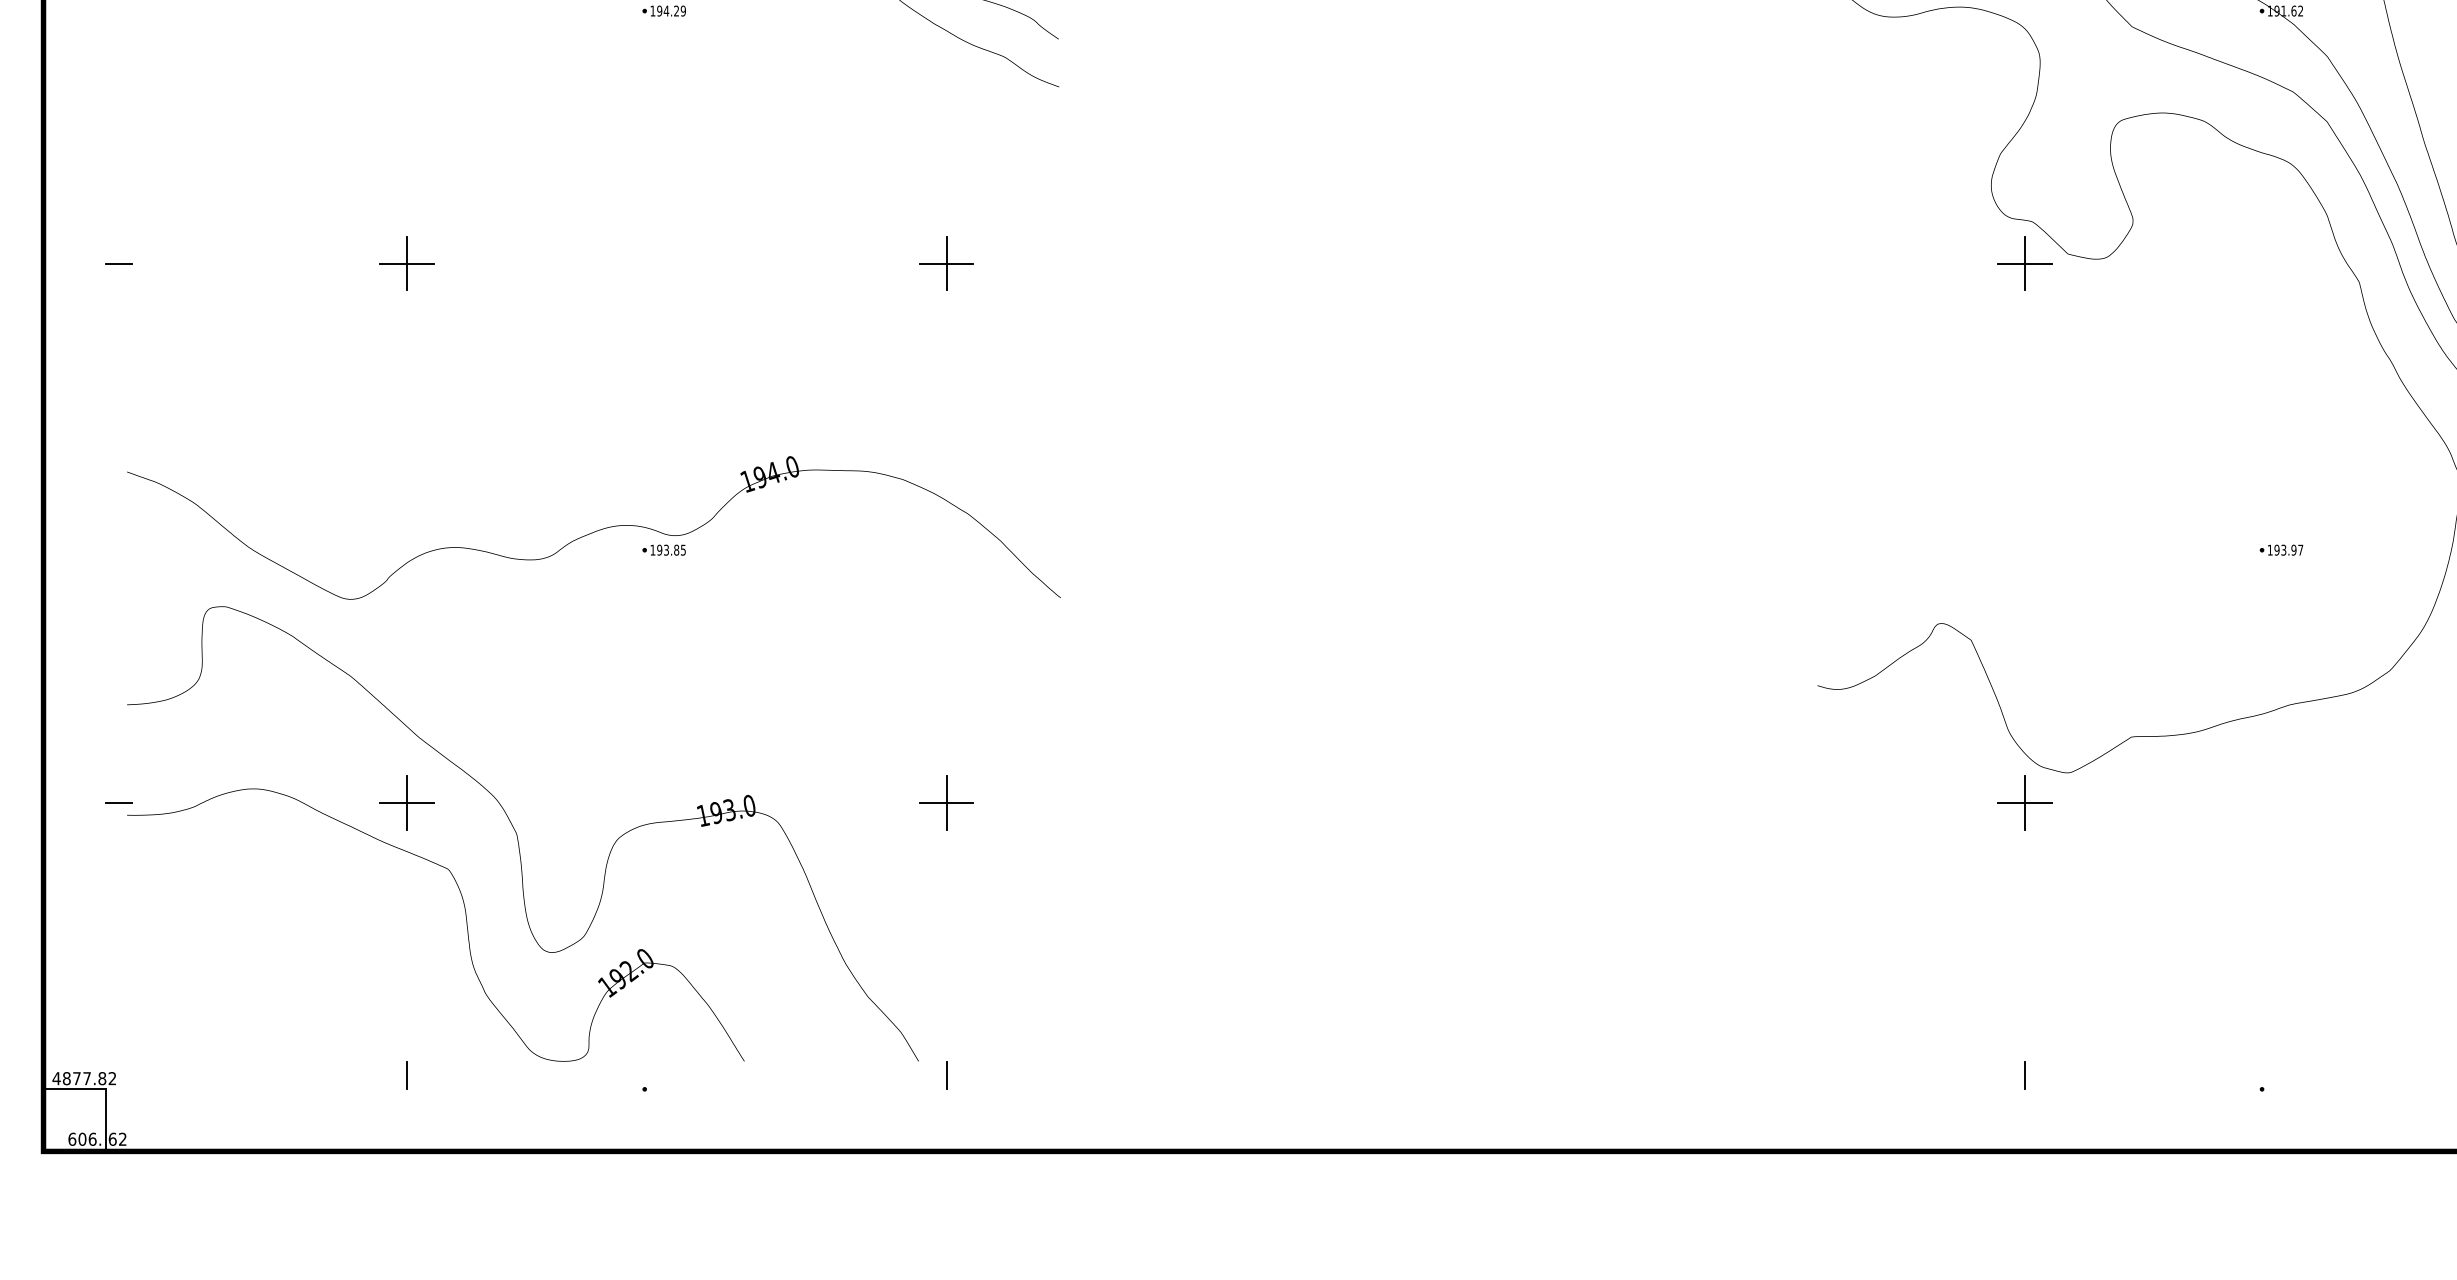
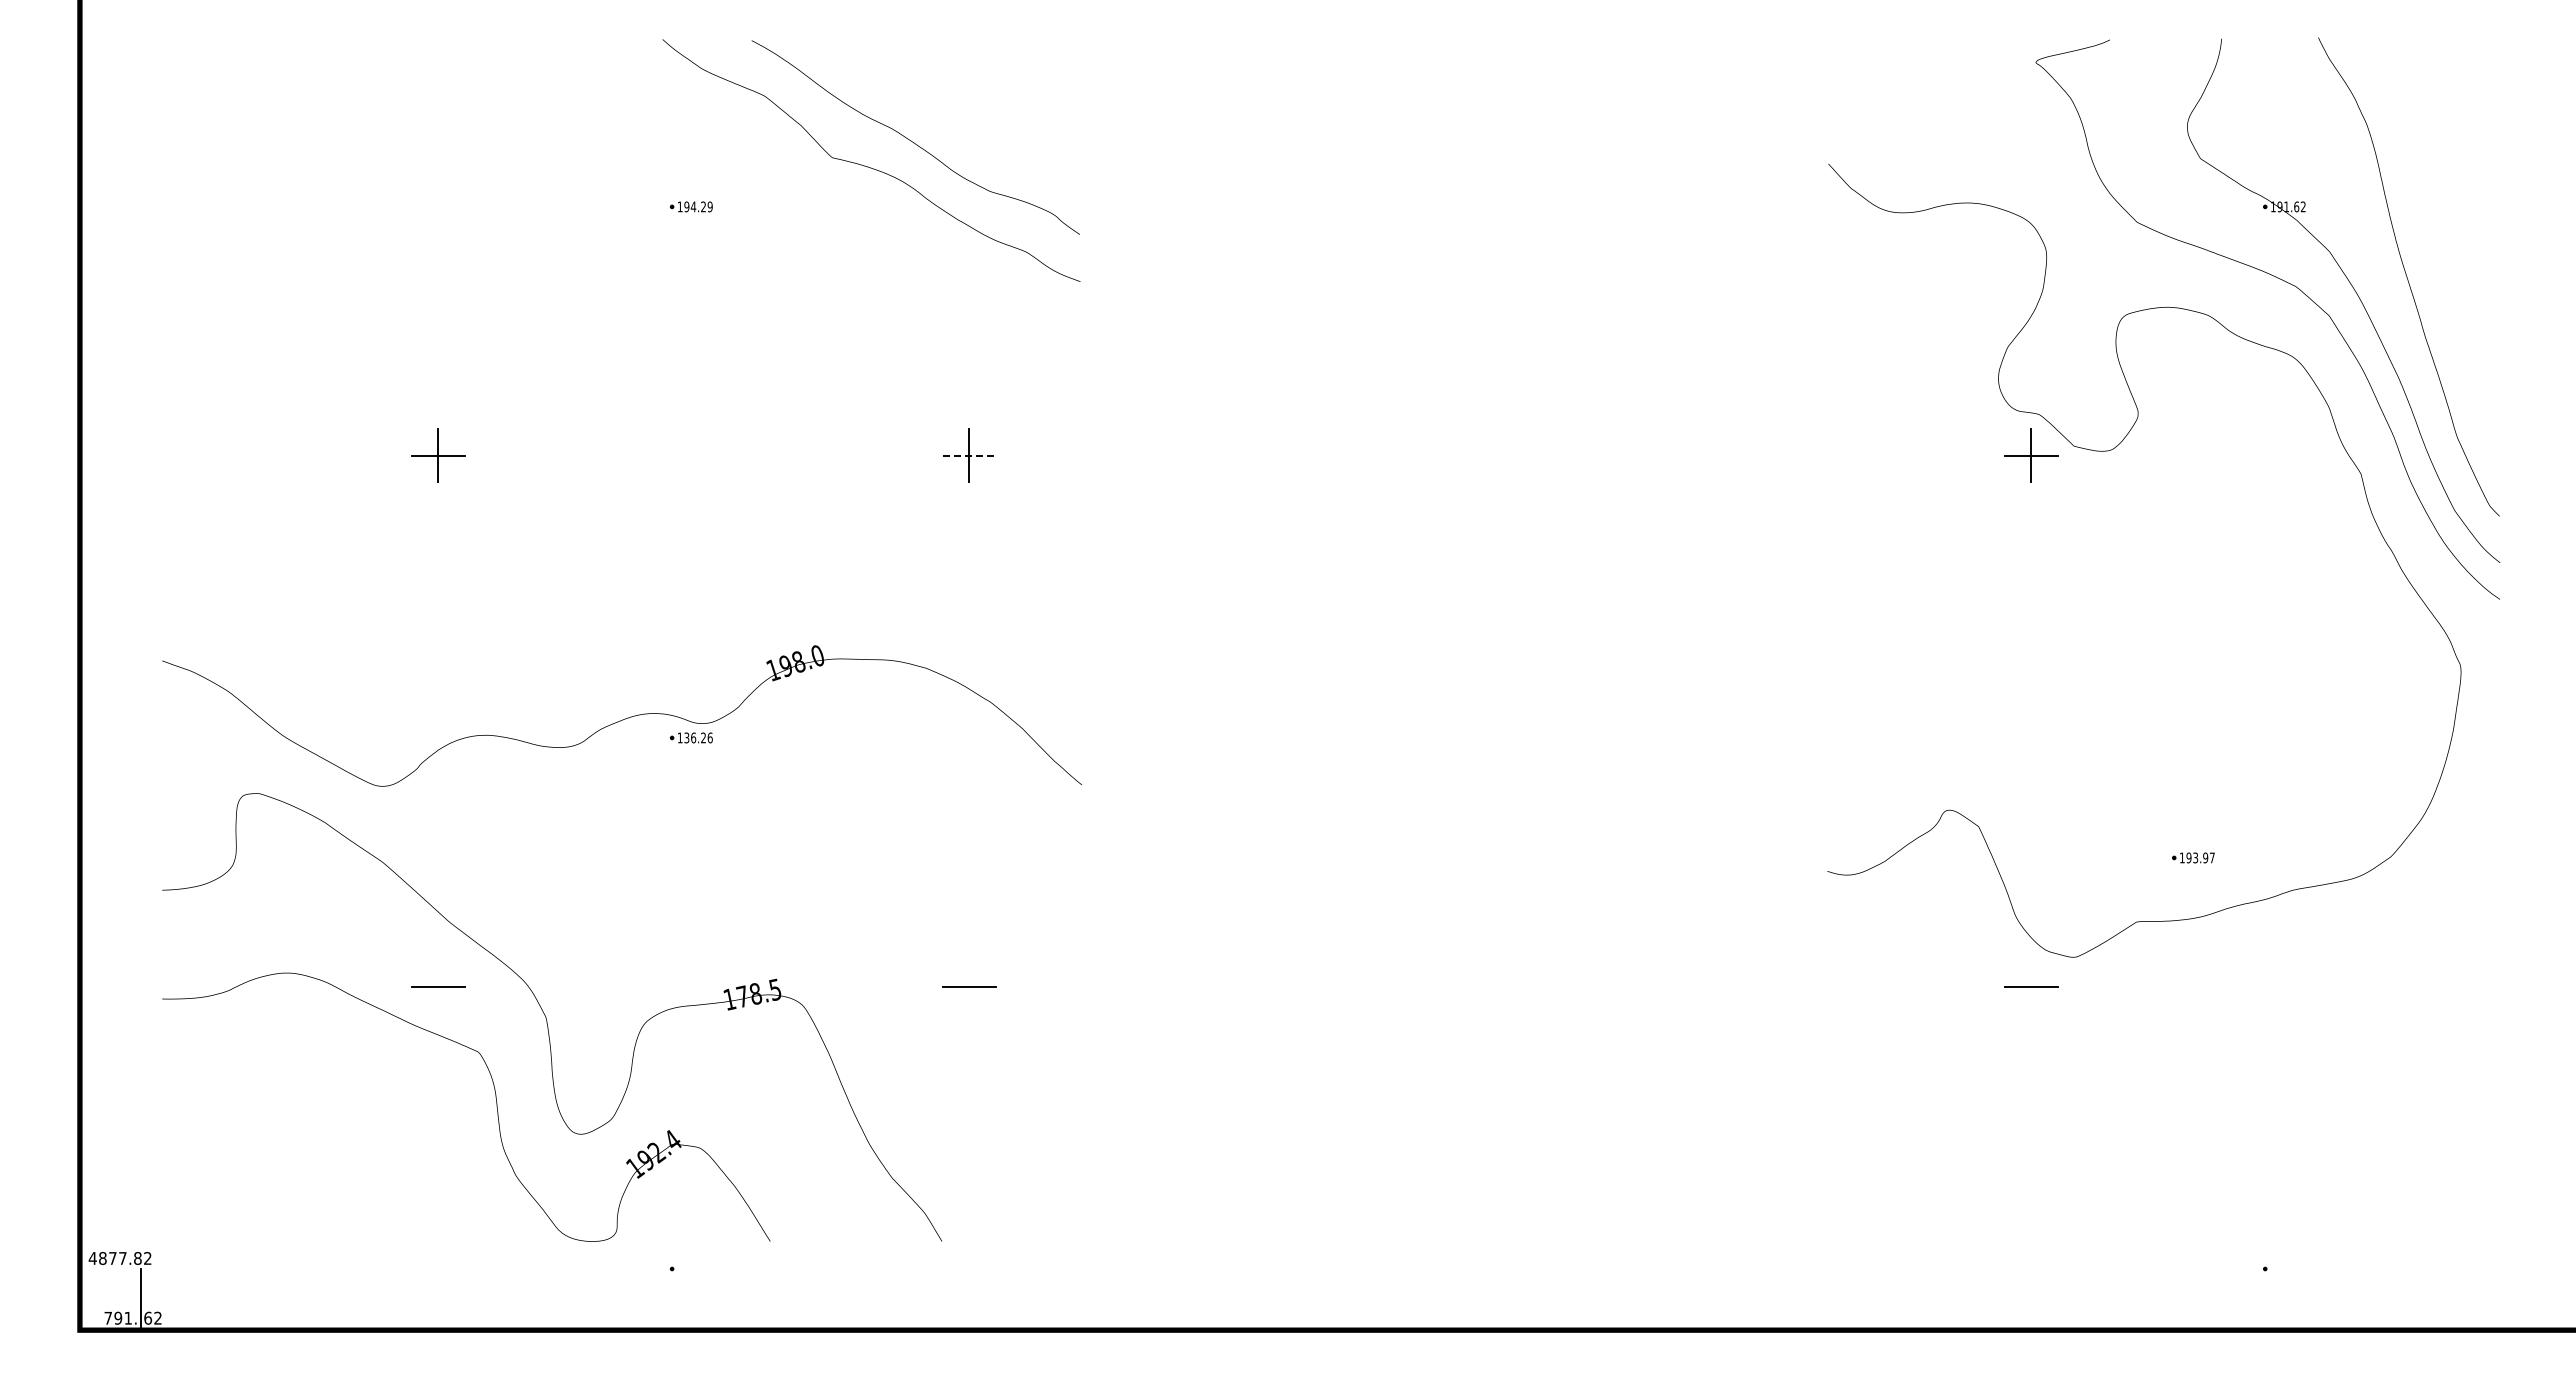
line: (119, 263) -> (154, 455), removed
line: (946, 263) -> (969, 455), solid -> dashed
text: (773, 472) -> (798, 661), 194.0 -> 198.0
text: (671, 549) -> (698, 737), 193.85 -> 136.26
part: (2281, 549) -> (2193, 857), moved
line: (119, 802) -> (154, 986), removed
line: (407, 802) -> (438, 986), removed
line: (946, 802) -> (969, 986), removed
line: (2024, 802) -> (2031, 986), removed
text: (732, 808) -> (758, 992), 193.0 -> 178.5
text: (645, 957) -> (672, 1139), 192.0 -> 192.4
line: (407, 1075) -> (438, 1255), removed
line: (946, 1075) -> (969, 1255), removed
line: (2024, 1075) -> (2031, 1255), removed
line: (75, 1089) -> (111, 1269), removed
text: (82, 1138) -> (118, 1317), 606. -> 791.

